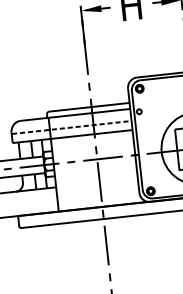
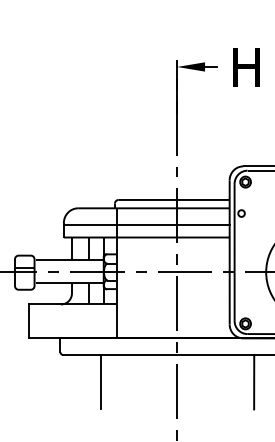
line: (72, 127) -> (147, 225), dashed -> solid
line: (161, 232) -> (254, 381), added
line: (51, 244) -> (101, 381), added

